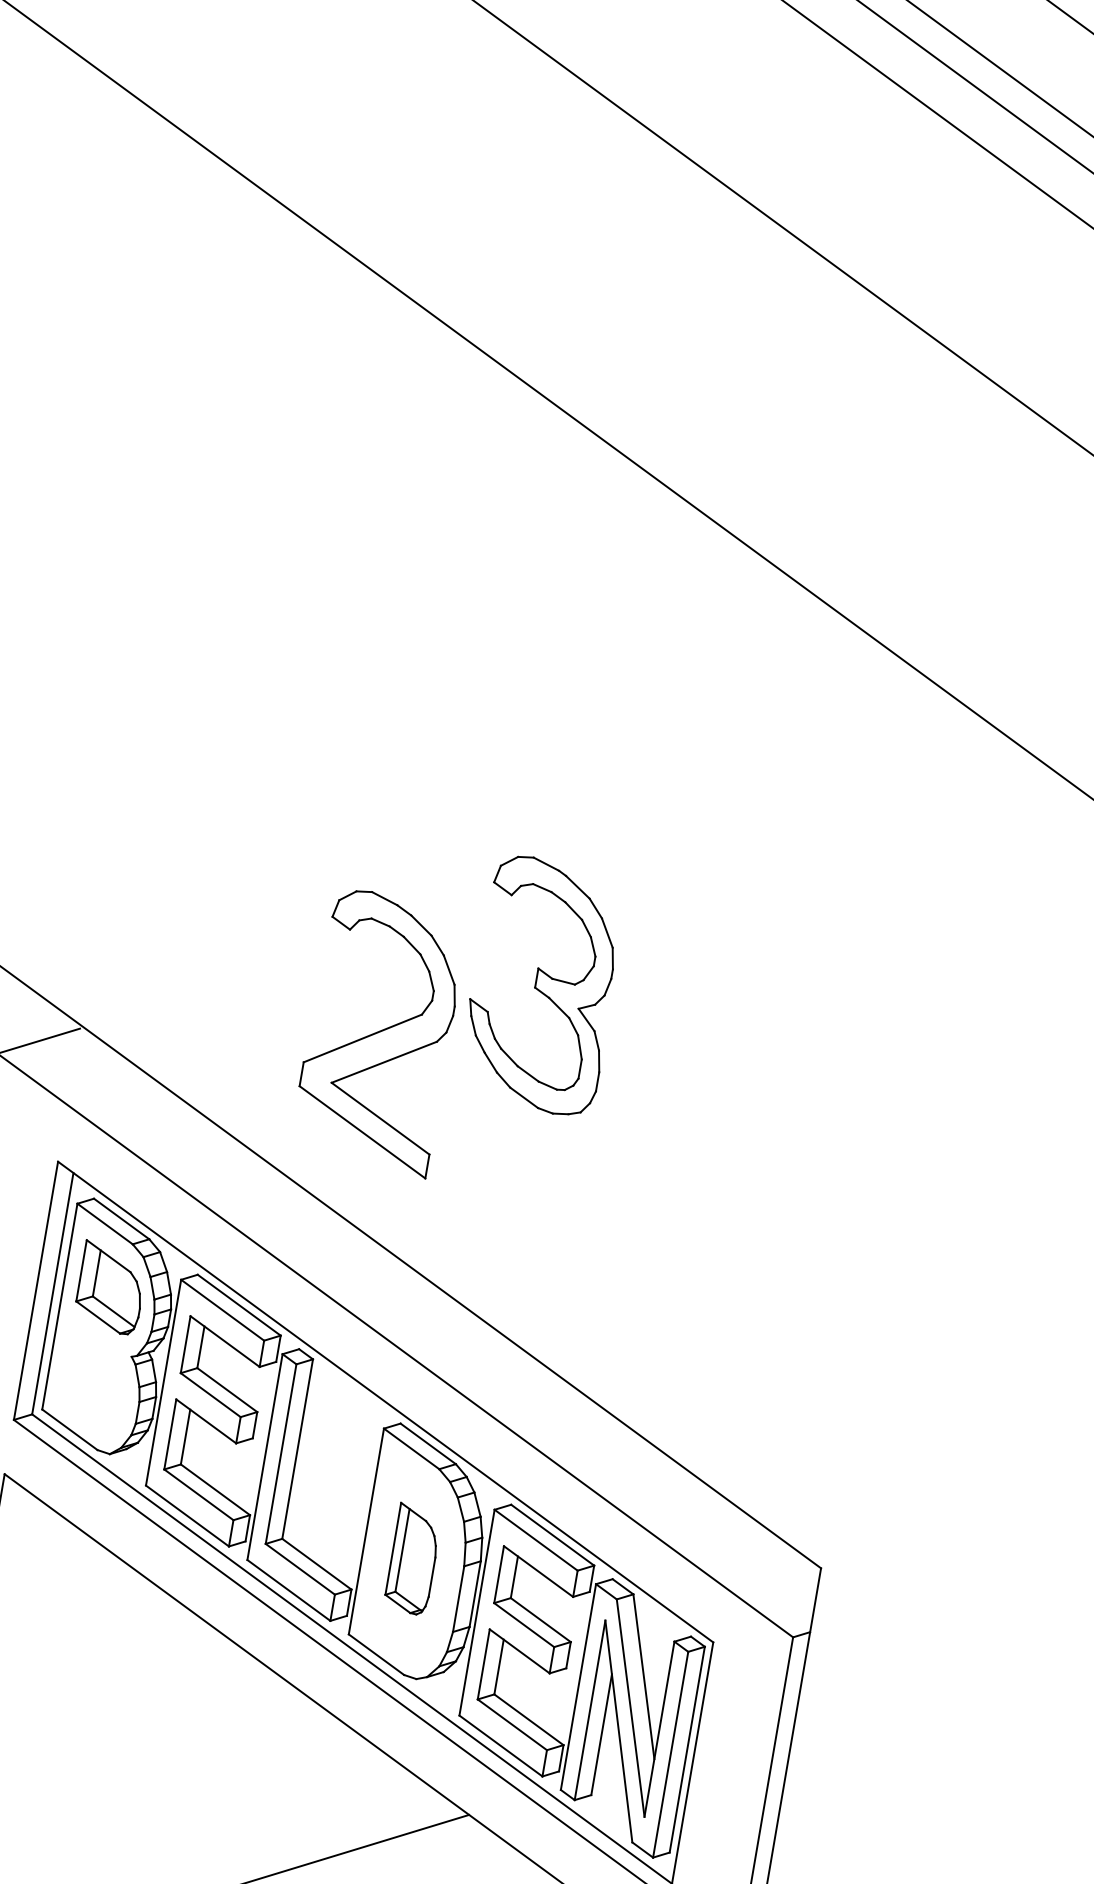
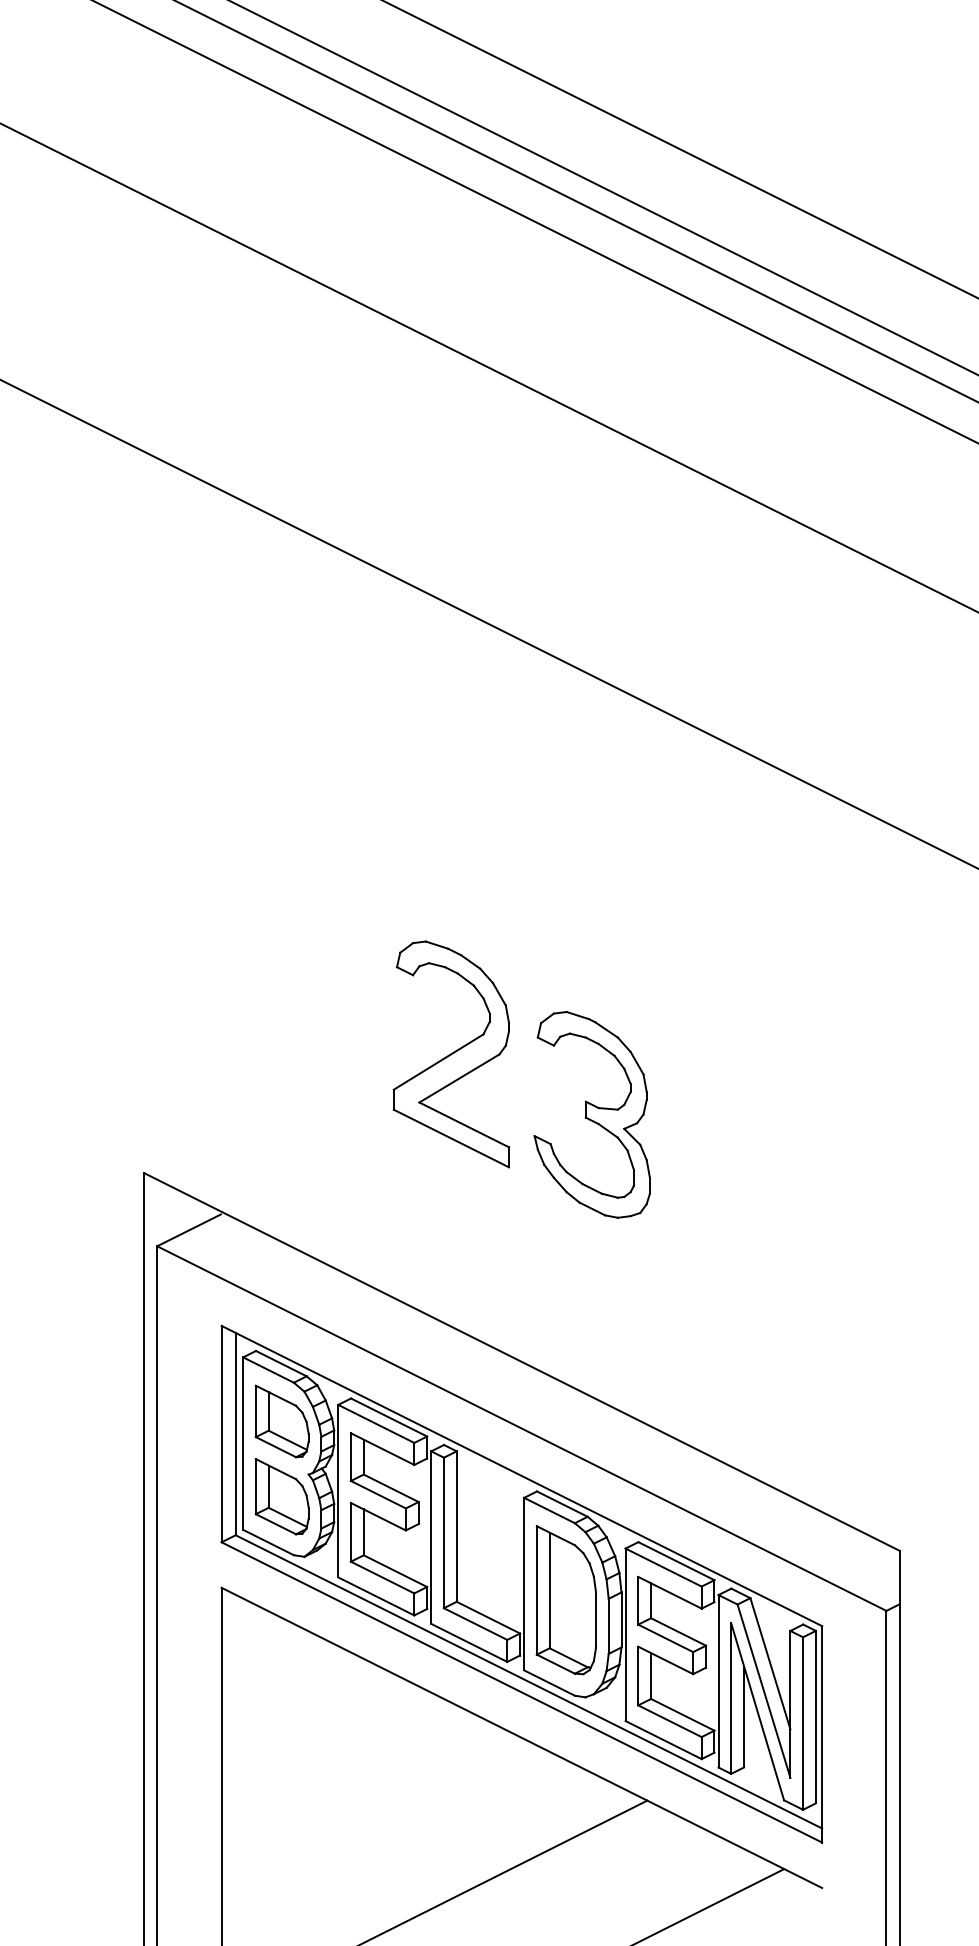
part: (378, 1031) -> (450, 1054), moved
part: (94, 1377) -> (281, 1496), added
part: (412, 1559) -> (565, 1600), size x1.67

